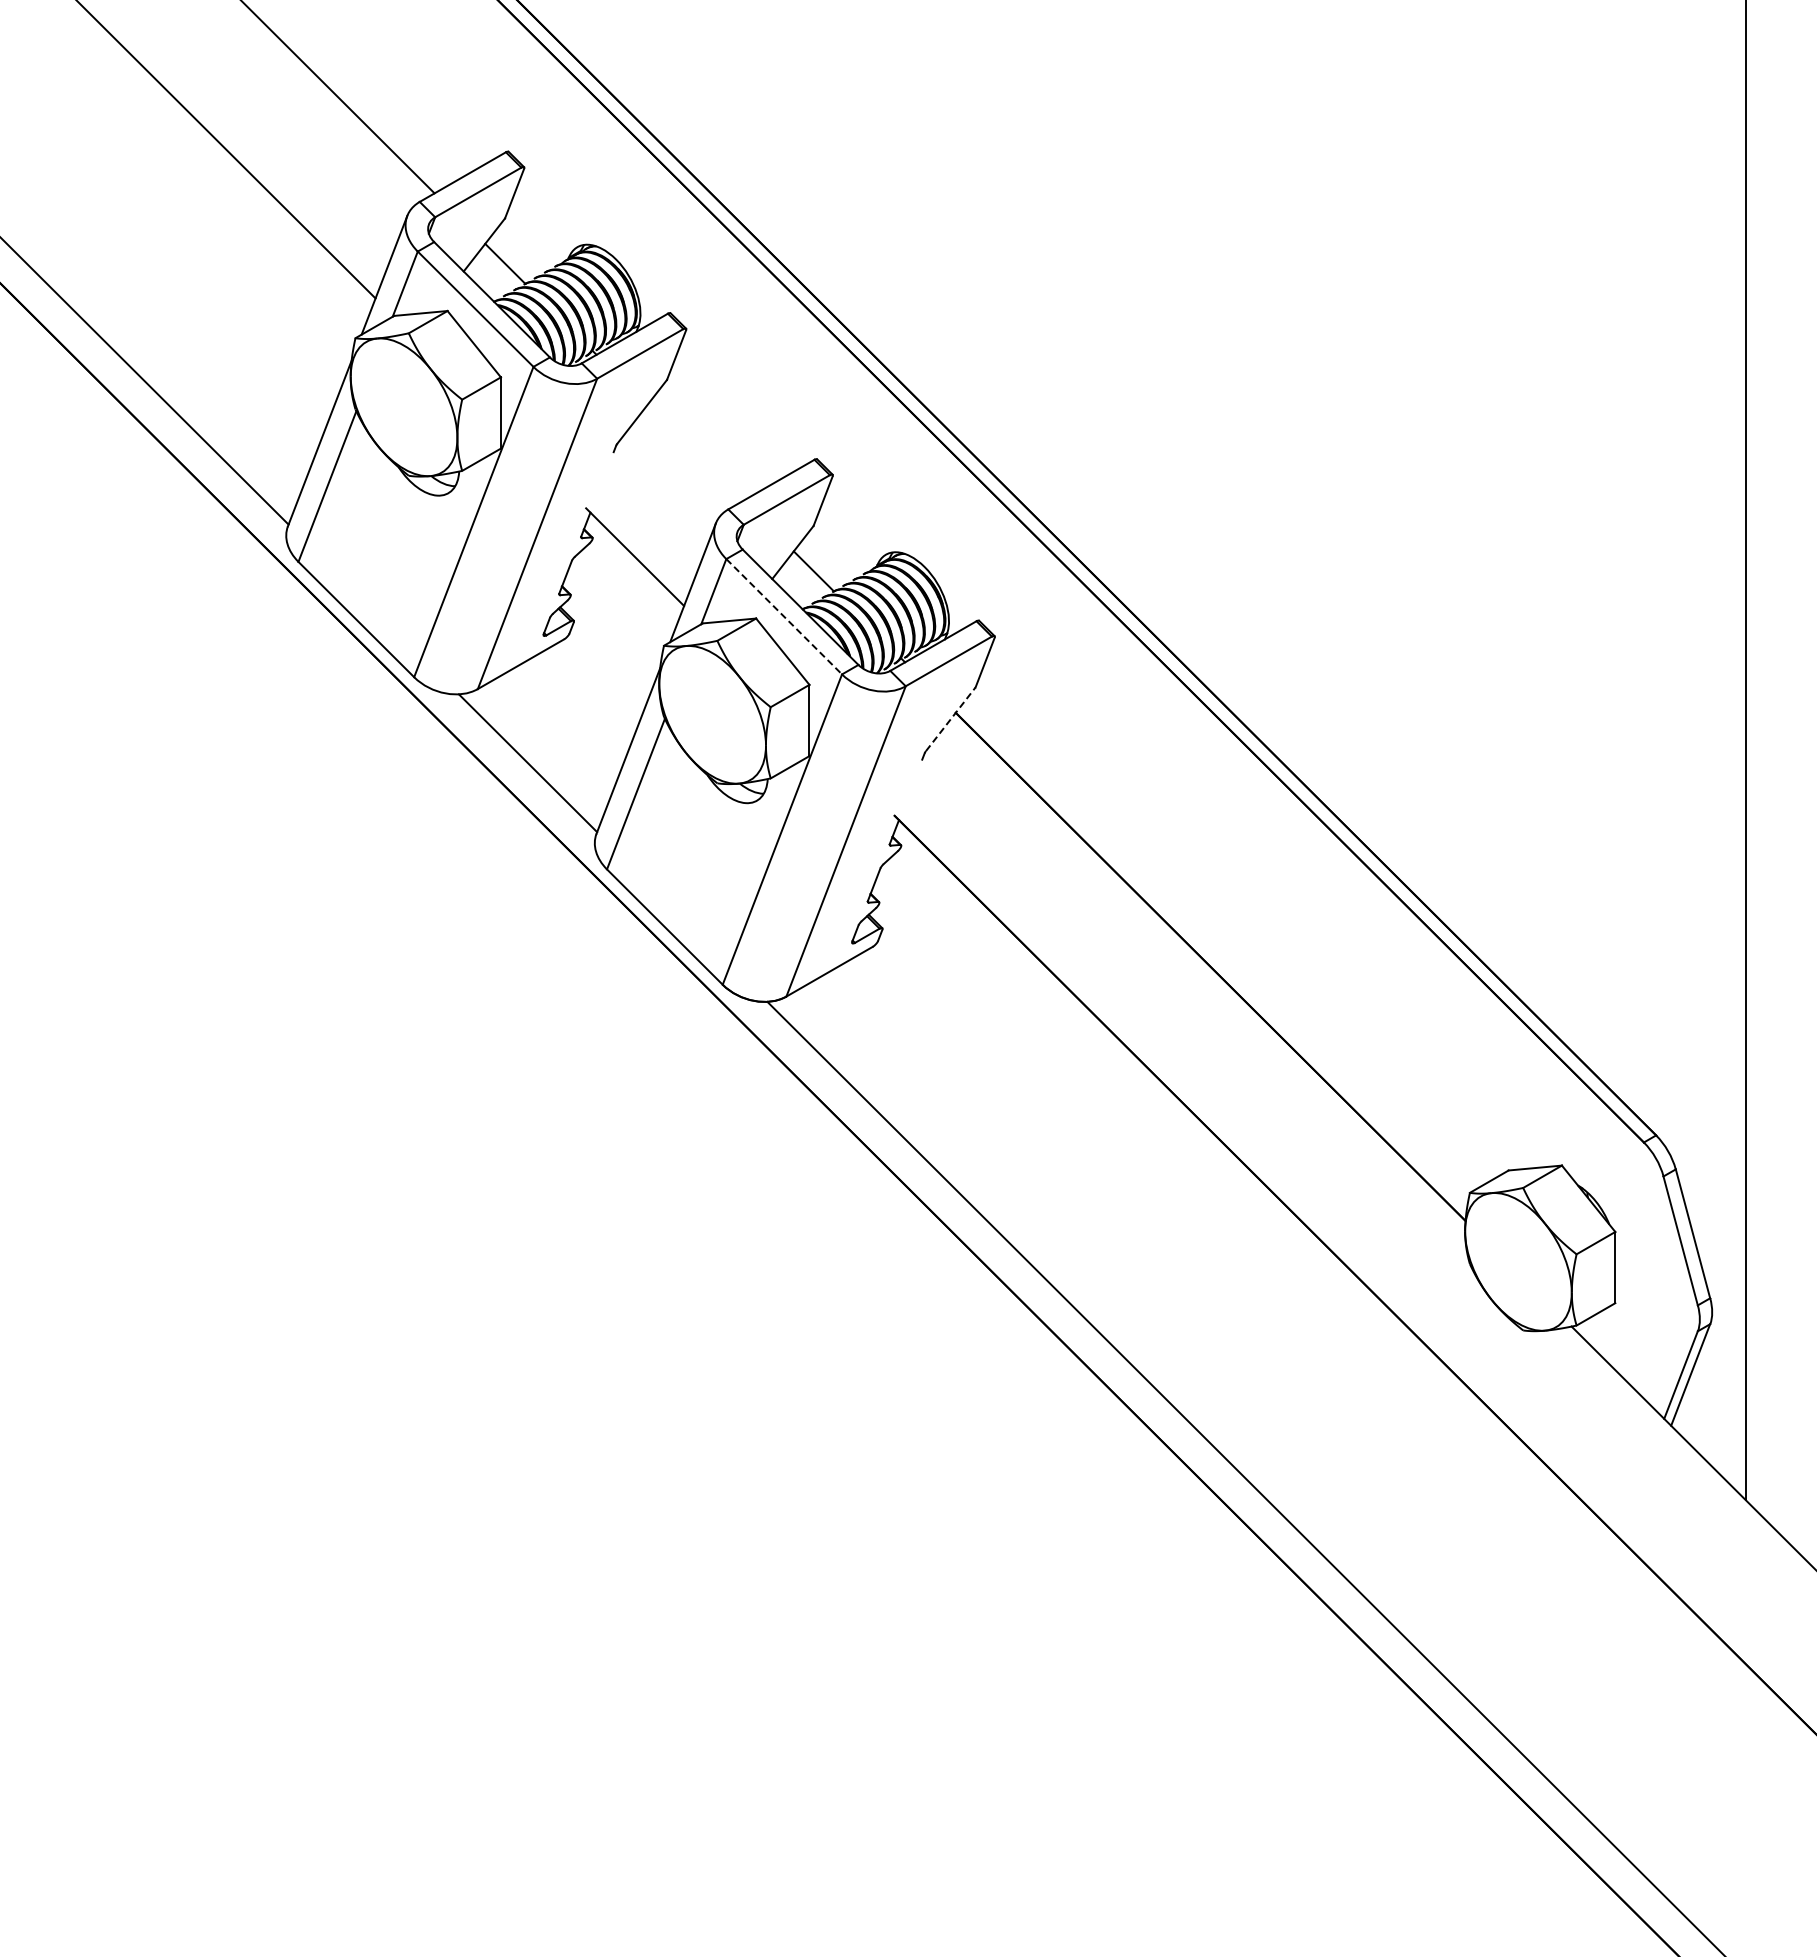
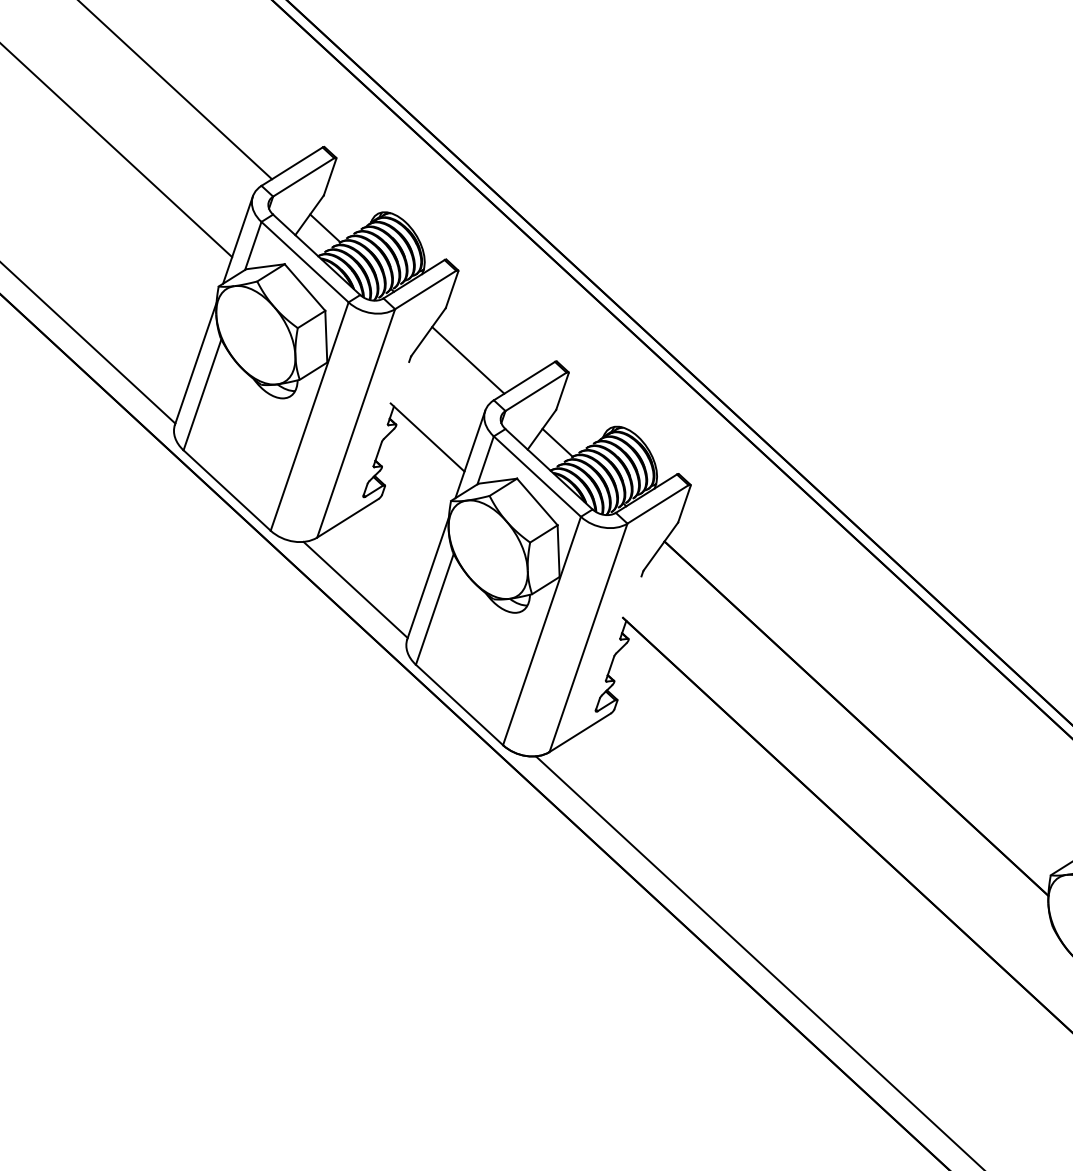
line: (695, 452) -> (468, 359), added
line: (784, 616) -> (537, 476), dashed -> solid
line: (951, 718) -> (661, 545), dashed -> solid

